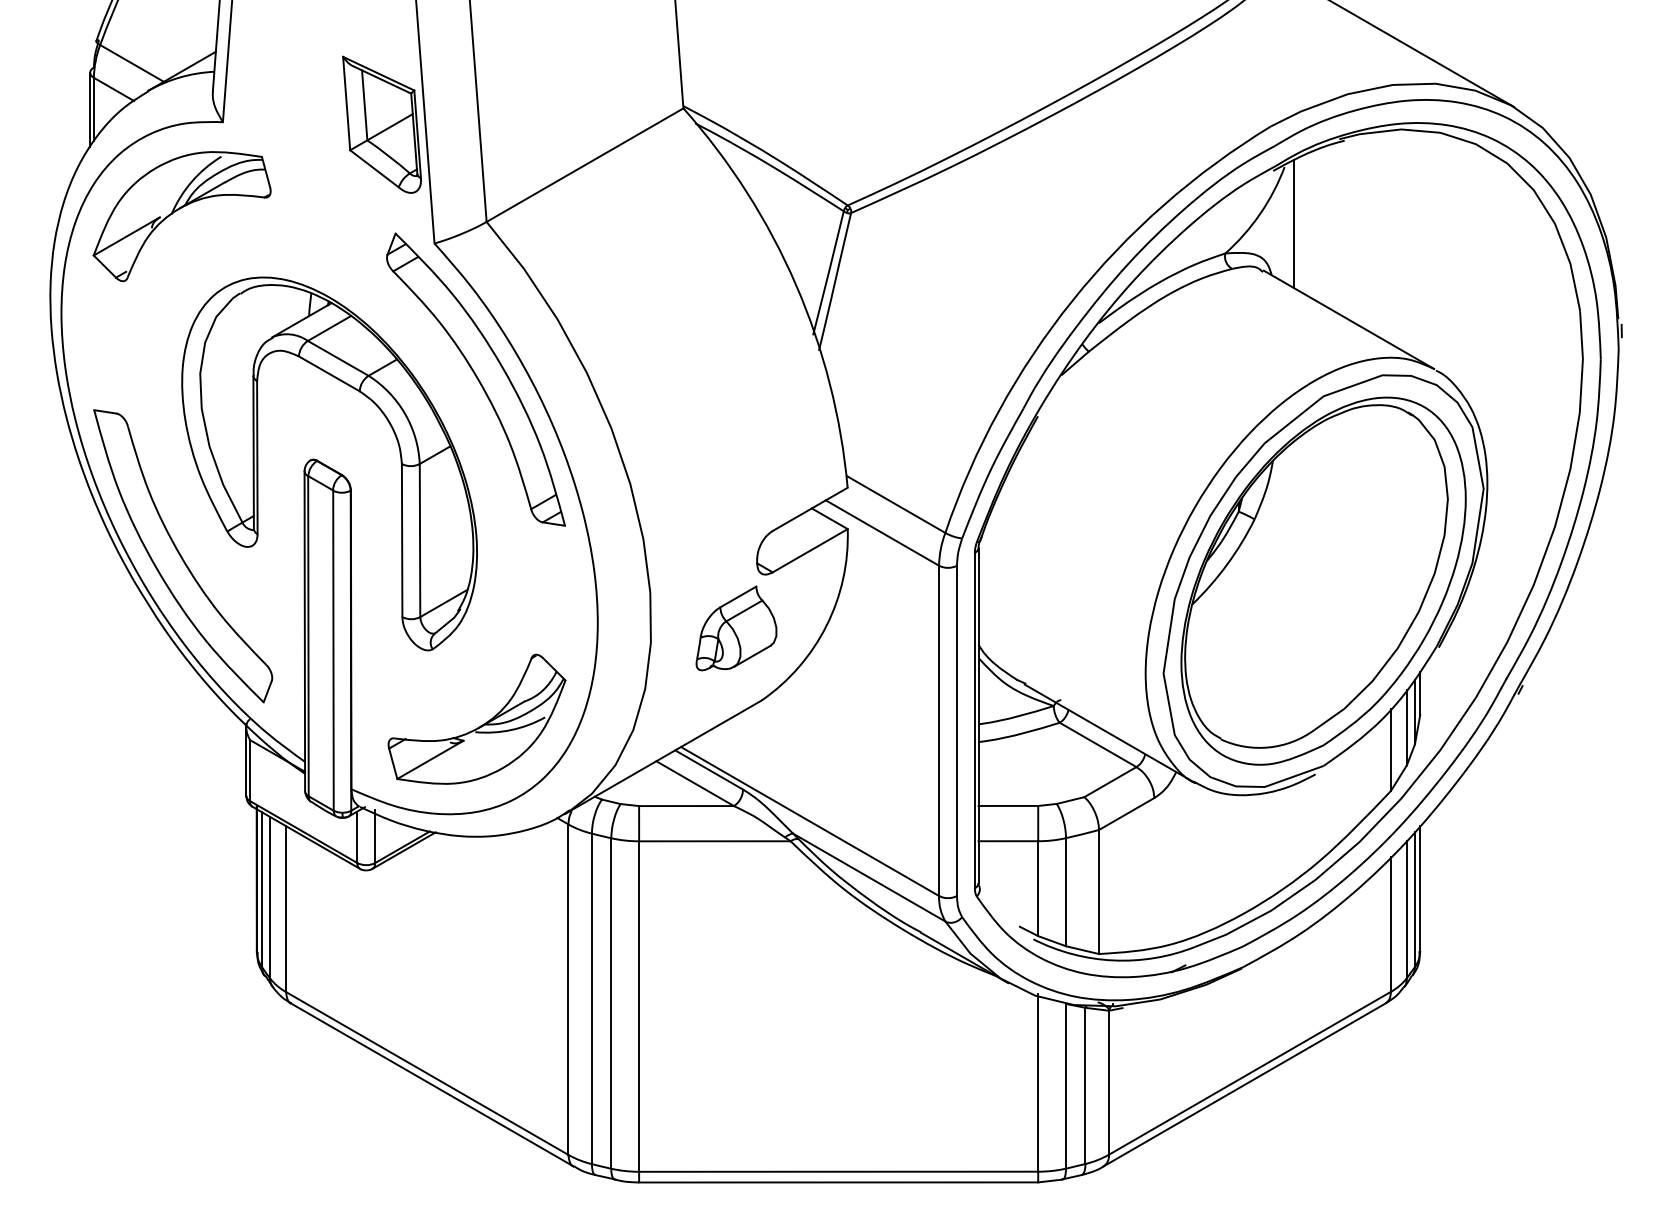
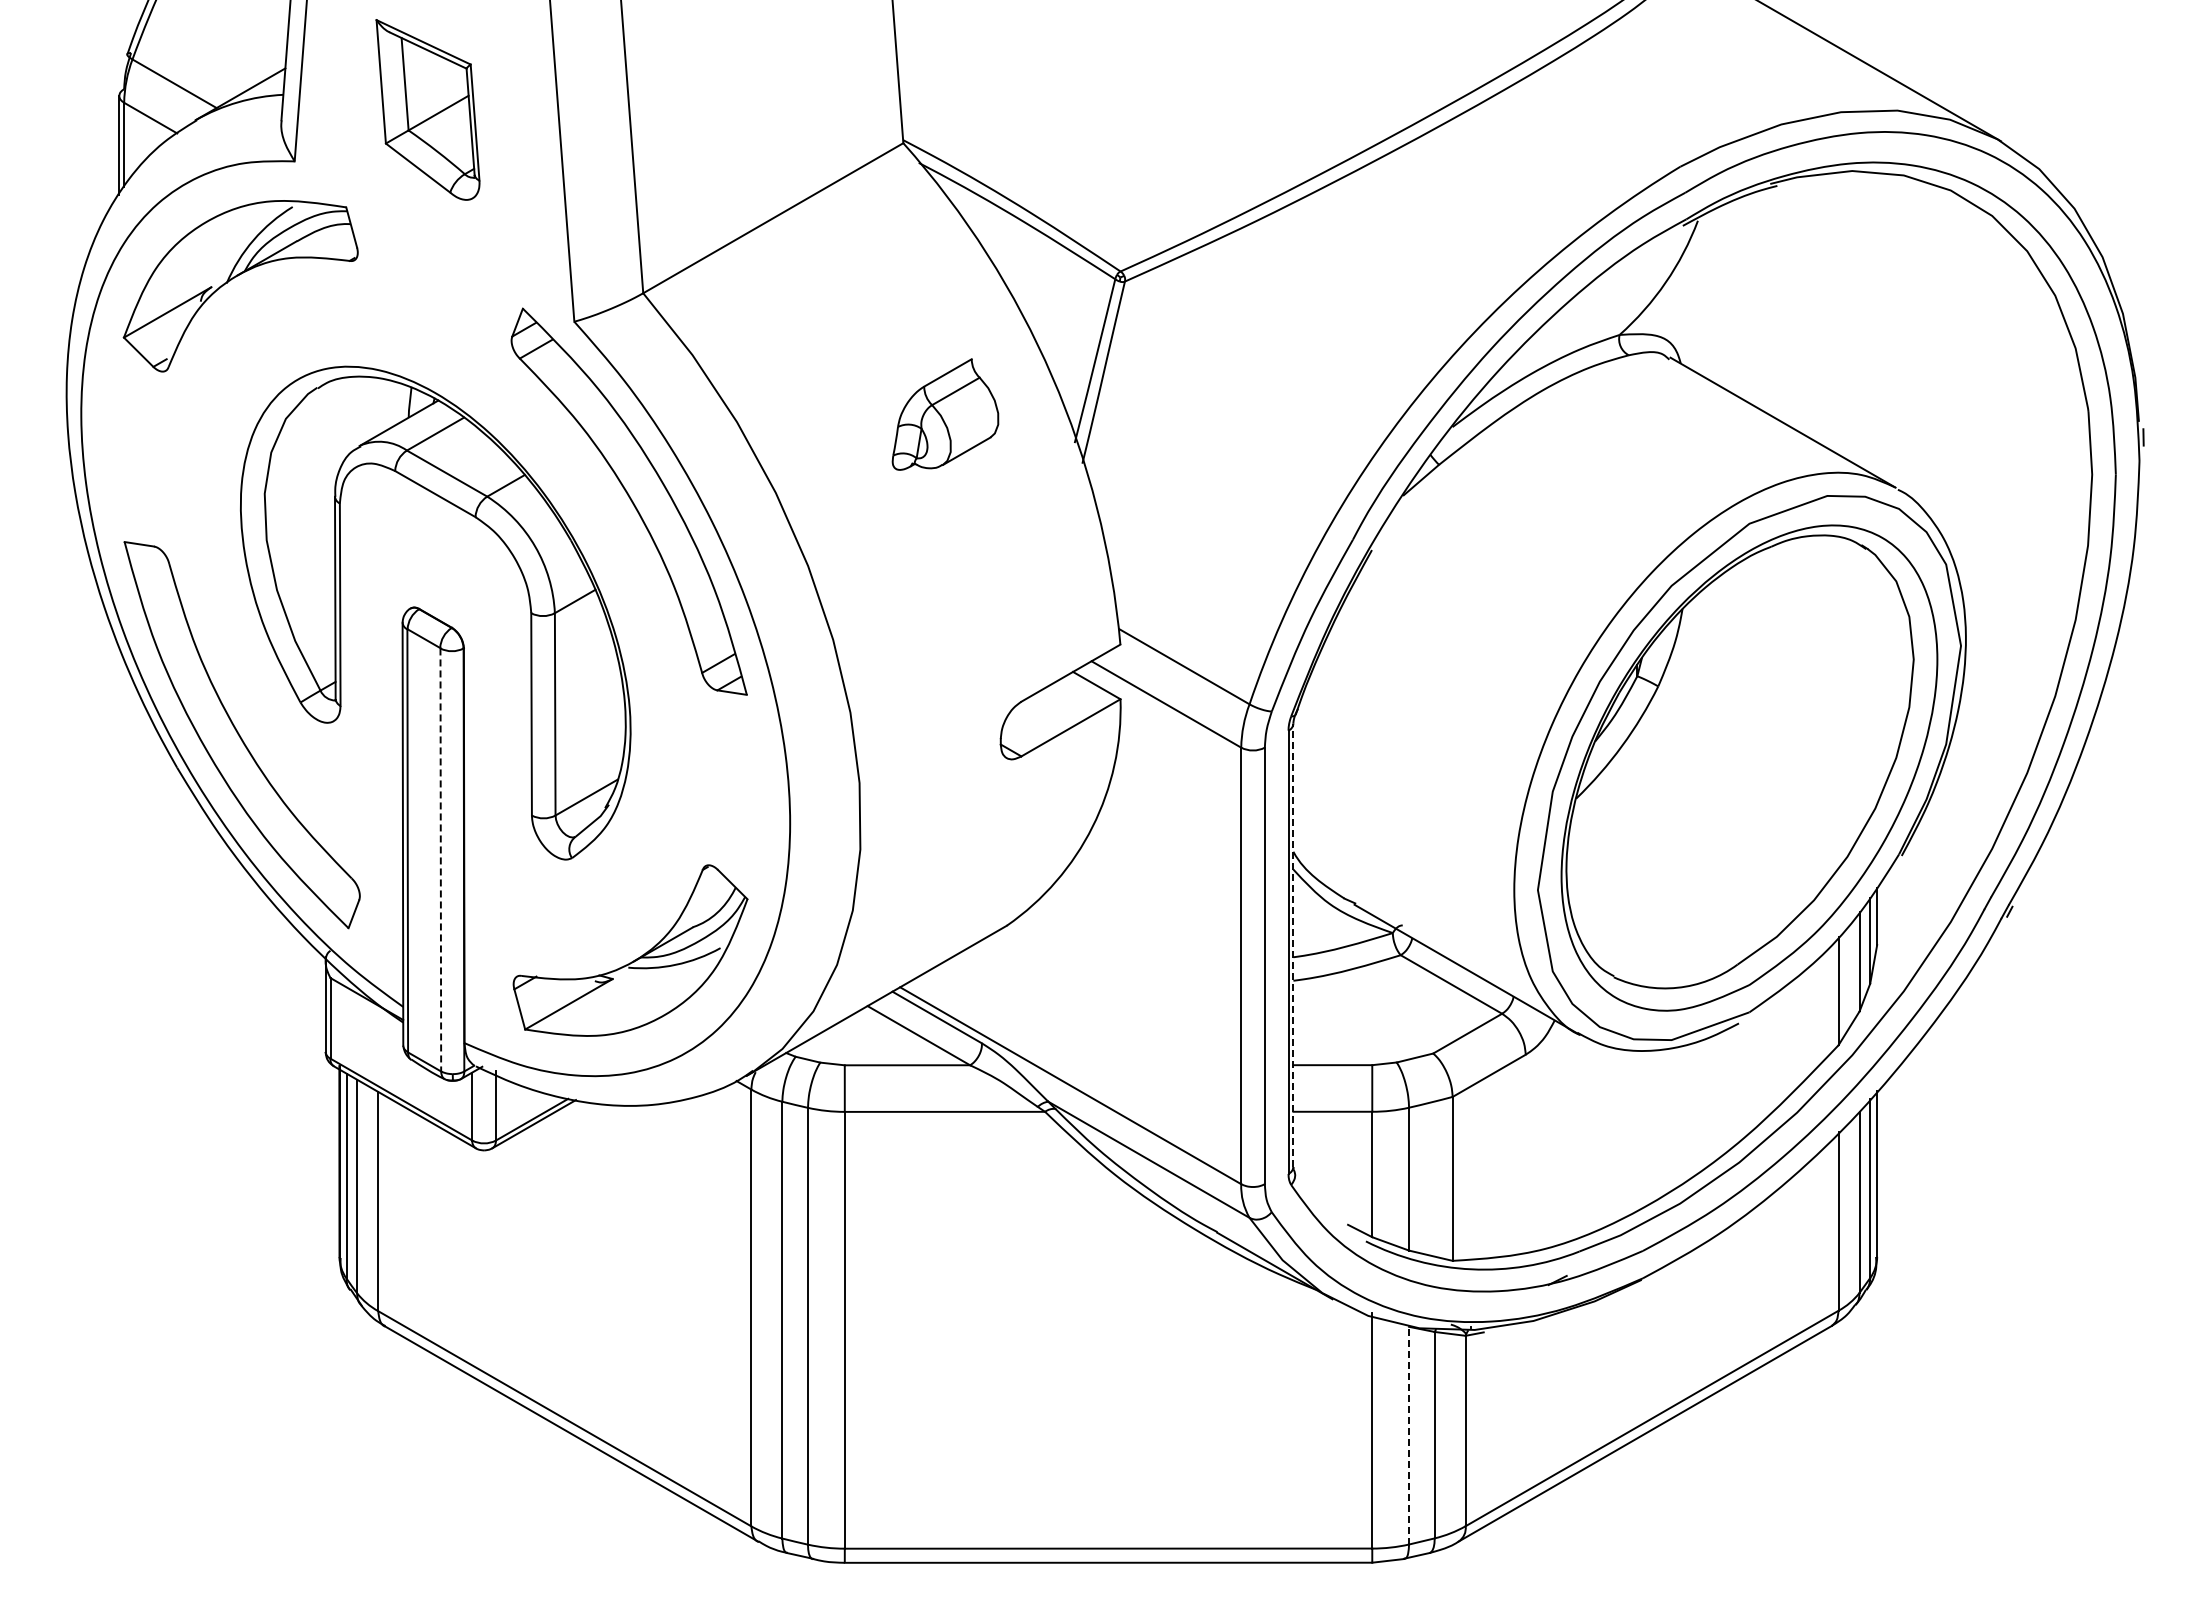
part: (381, 124) -> (427, 109), moved
line: (1293, 223) -> (1709, 295), removed
part: (736, 628) -> (945, 414), moved
line: (333, 650) -> (440, 859), solid -> dashed
line: (978, 715) -> (1293, 945), solid -> dashed
line: (1066, 1086) -> (1409, 1435), solid -> dashed

